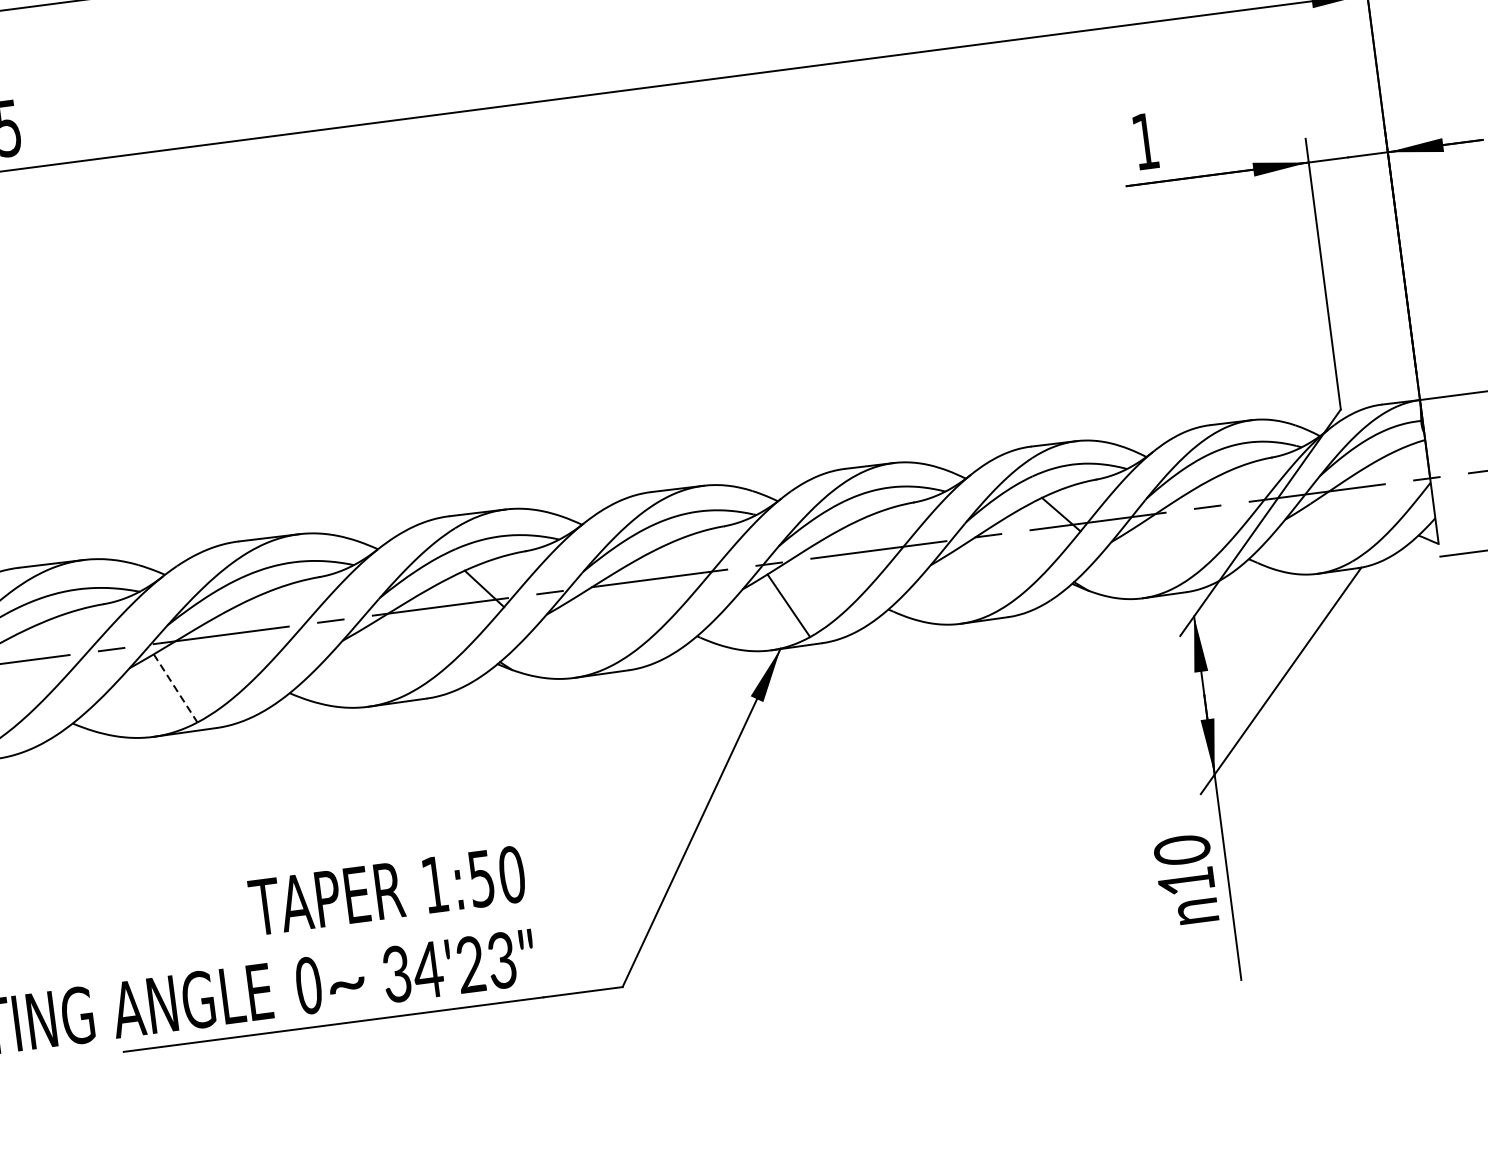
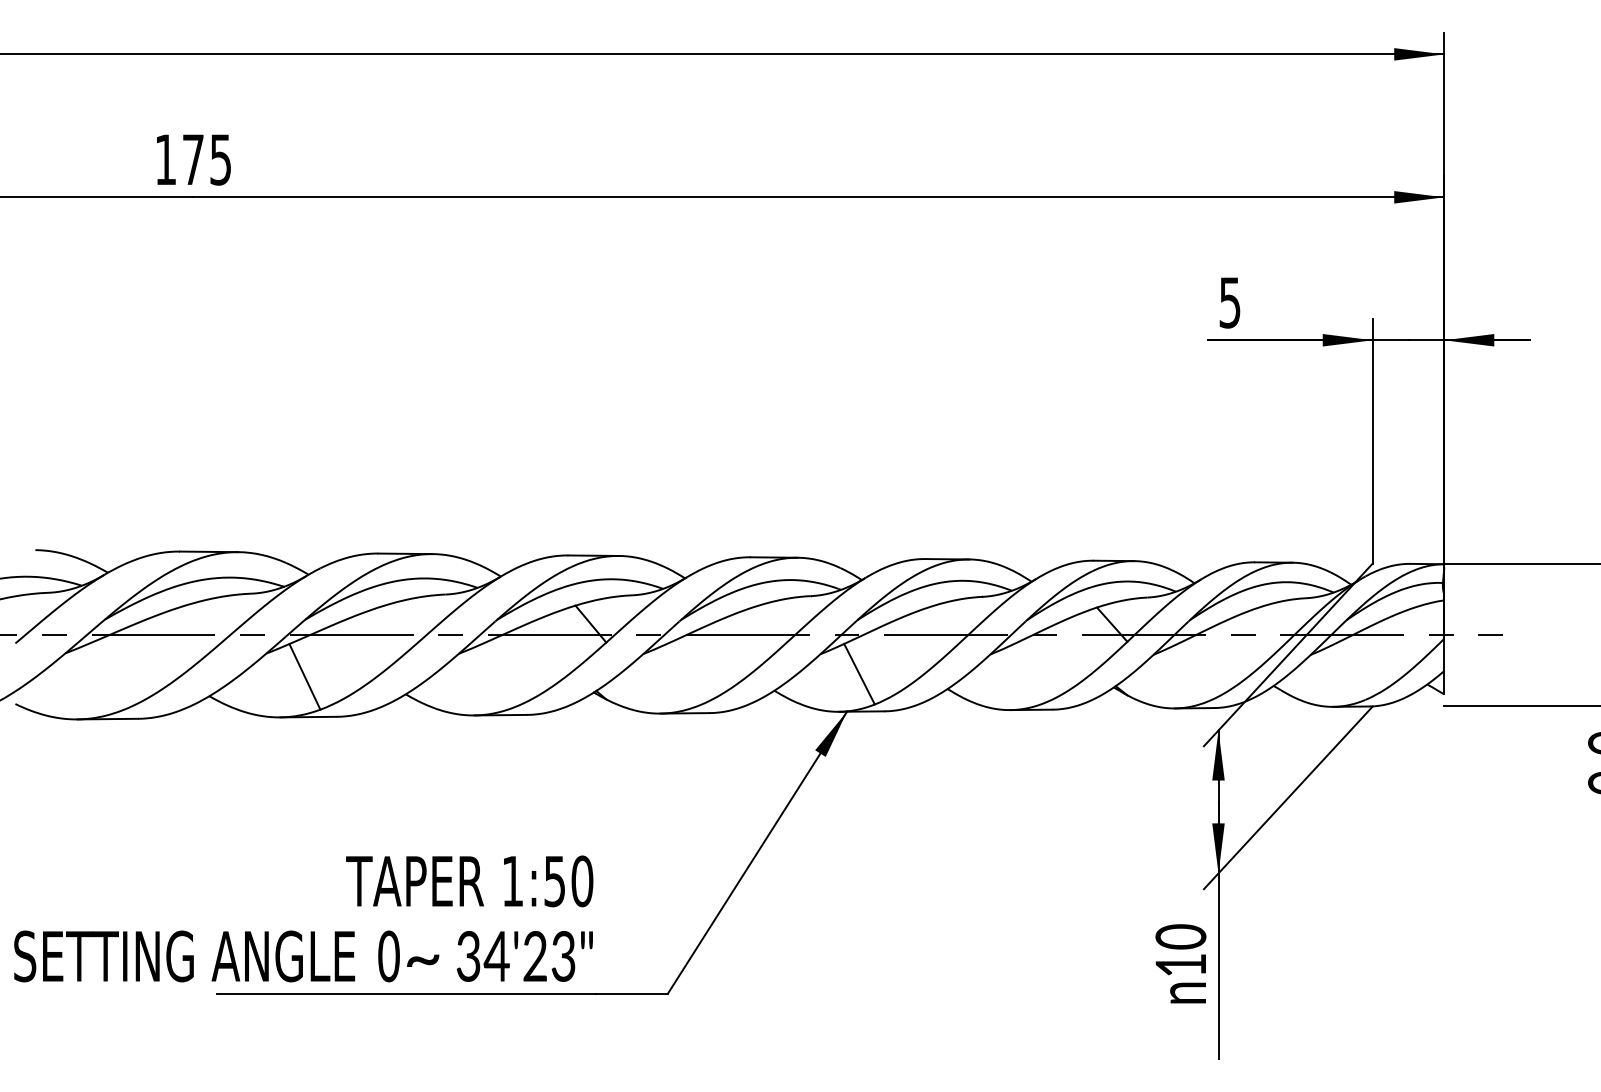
text: (1144, 141) -> (1229, 302), 1 -> 5
line: (176, 689) -> (305, 677), dashed -> solid

